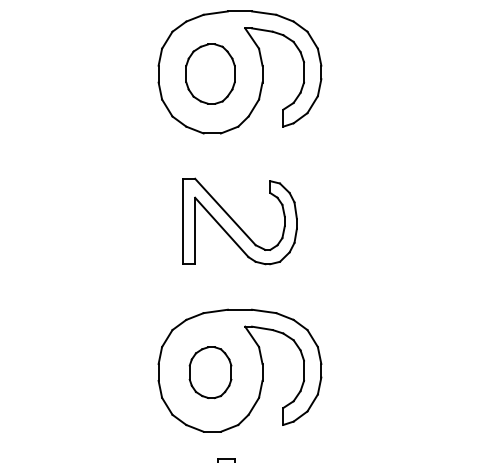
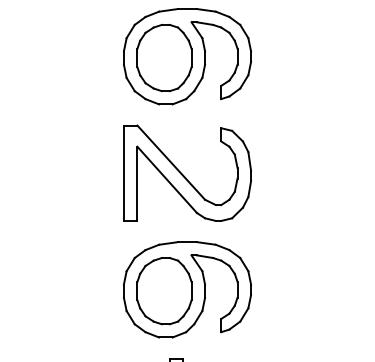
part: (210, 73) -> (164, 57), size x1.43
part: (240, 220) -> (187, 172), size x1.43
part: (210, 372) -> (164, 291), size x1.67

